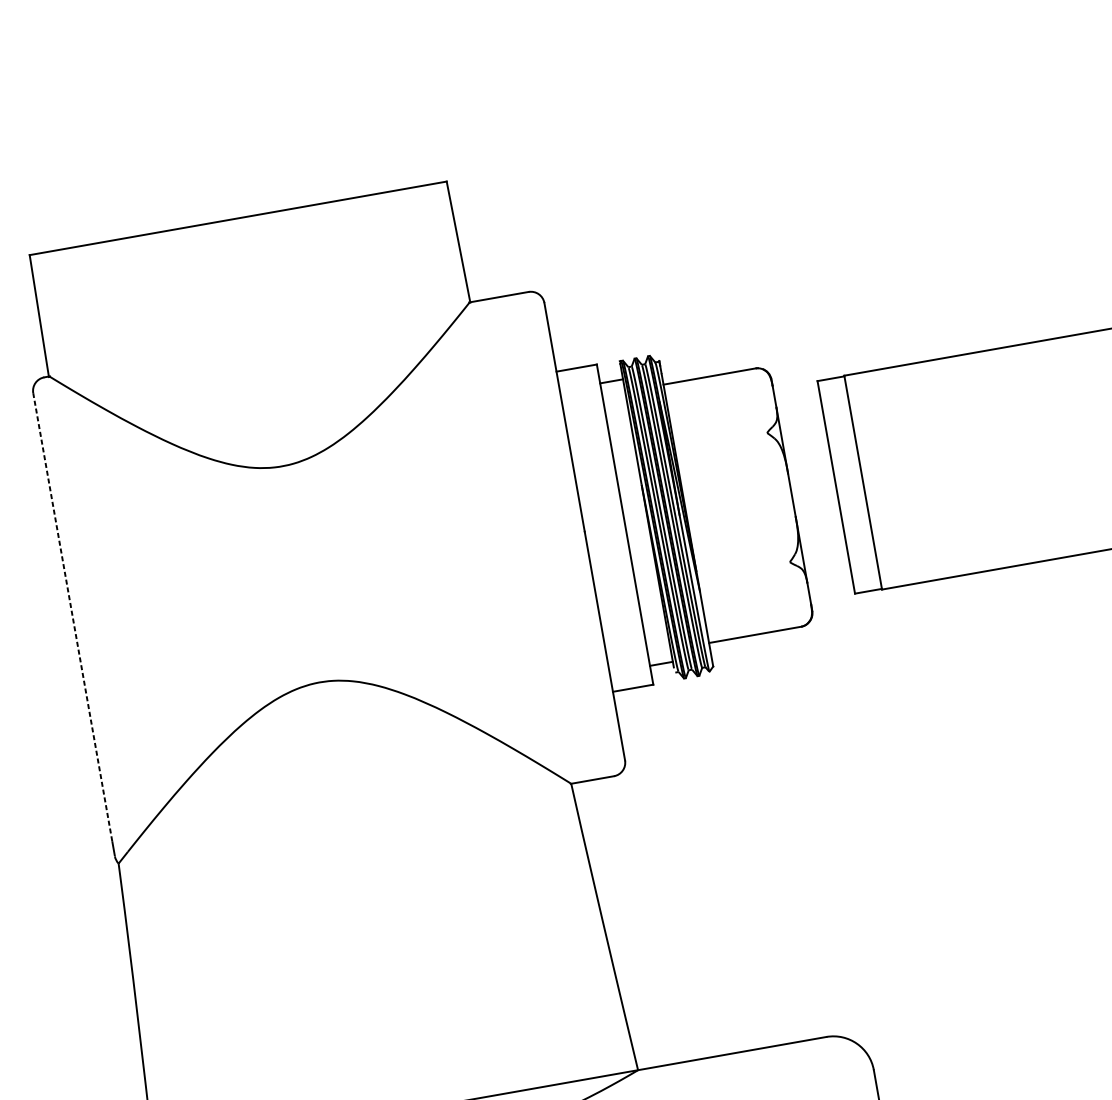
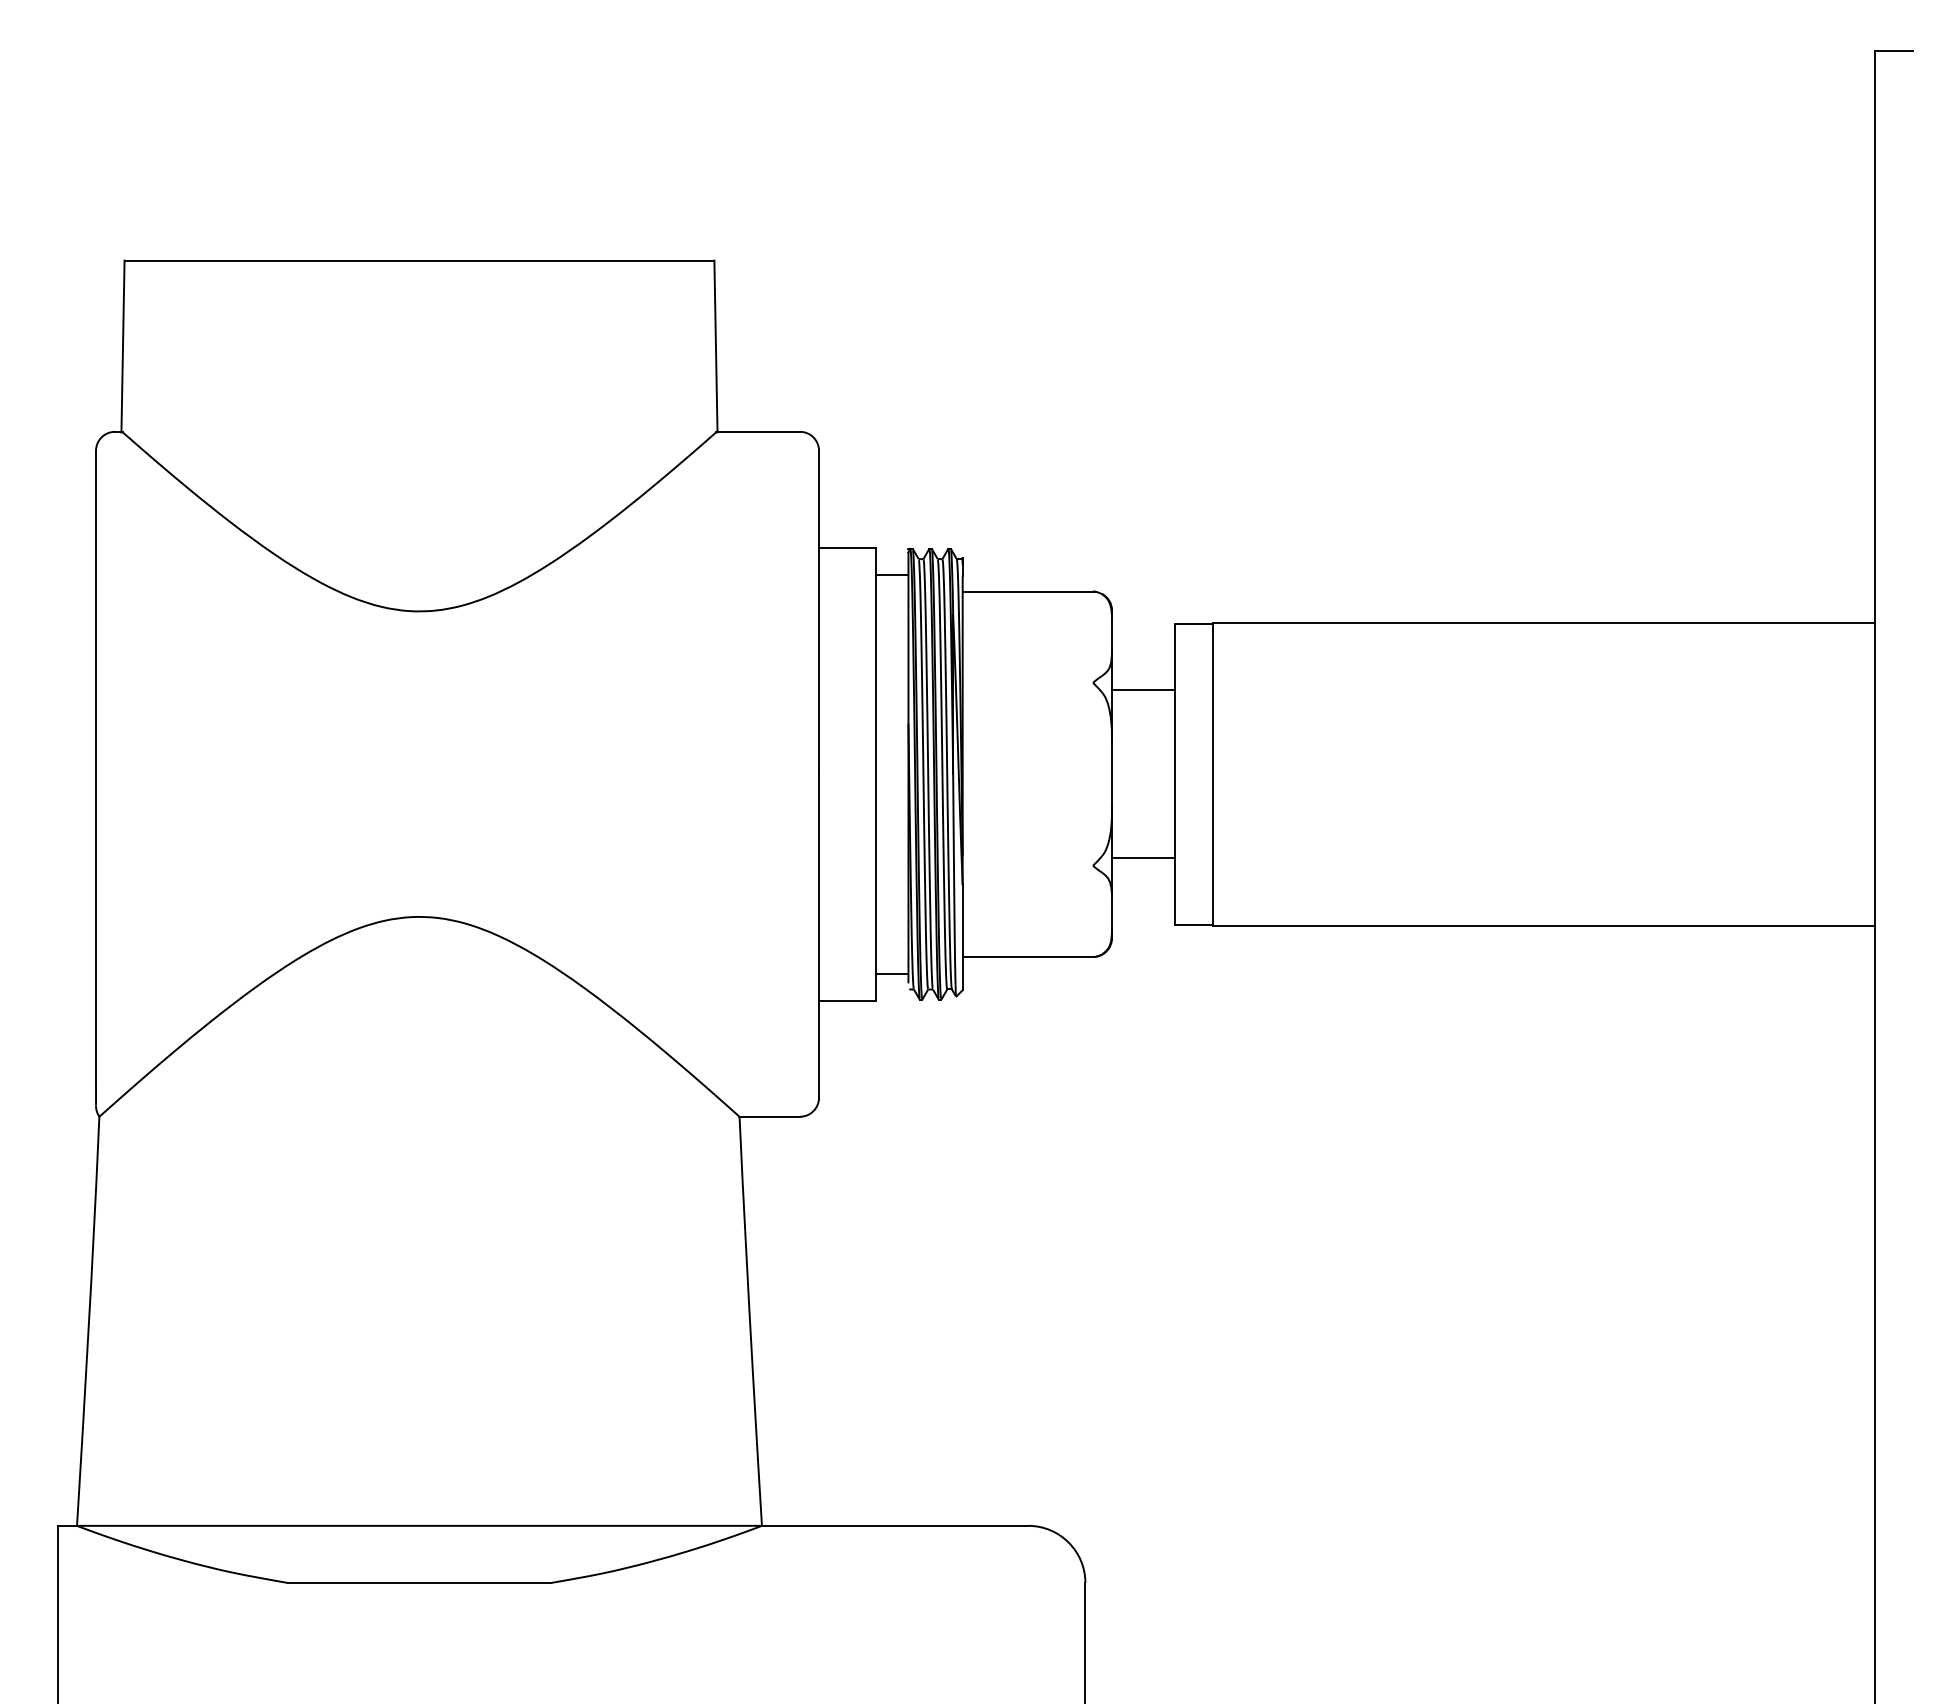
line: (803, 432) -> (1143, 690), added
line: (824, 550) -> (1143, 858), added
line: (73, 617) -> (96, 767), dashed -> solid

